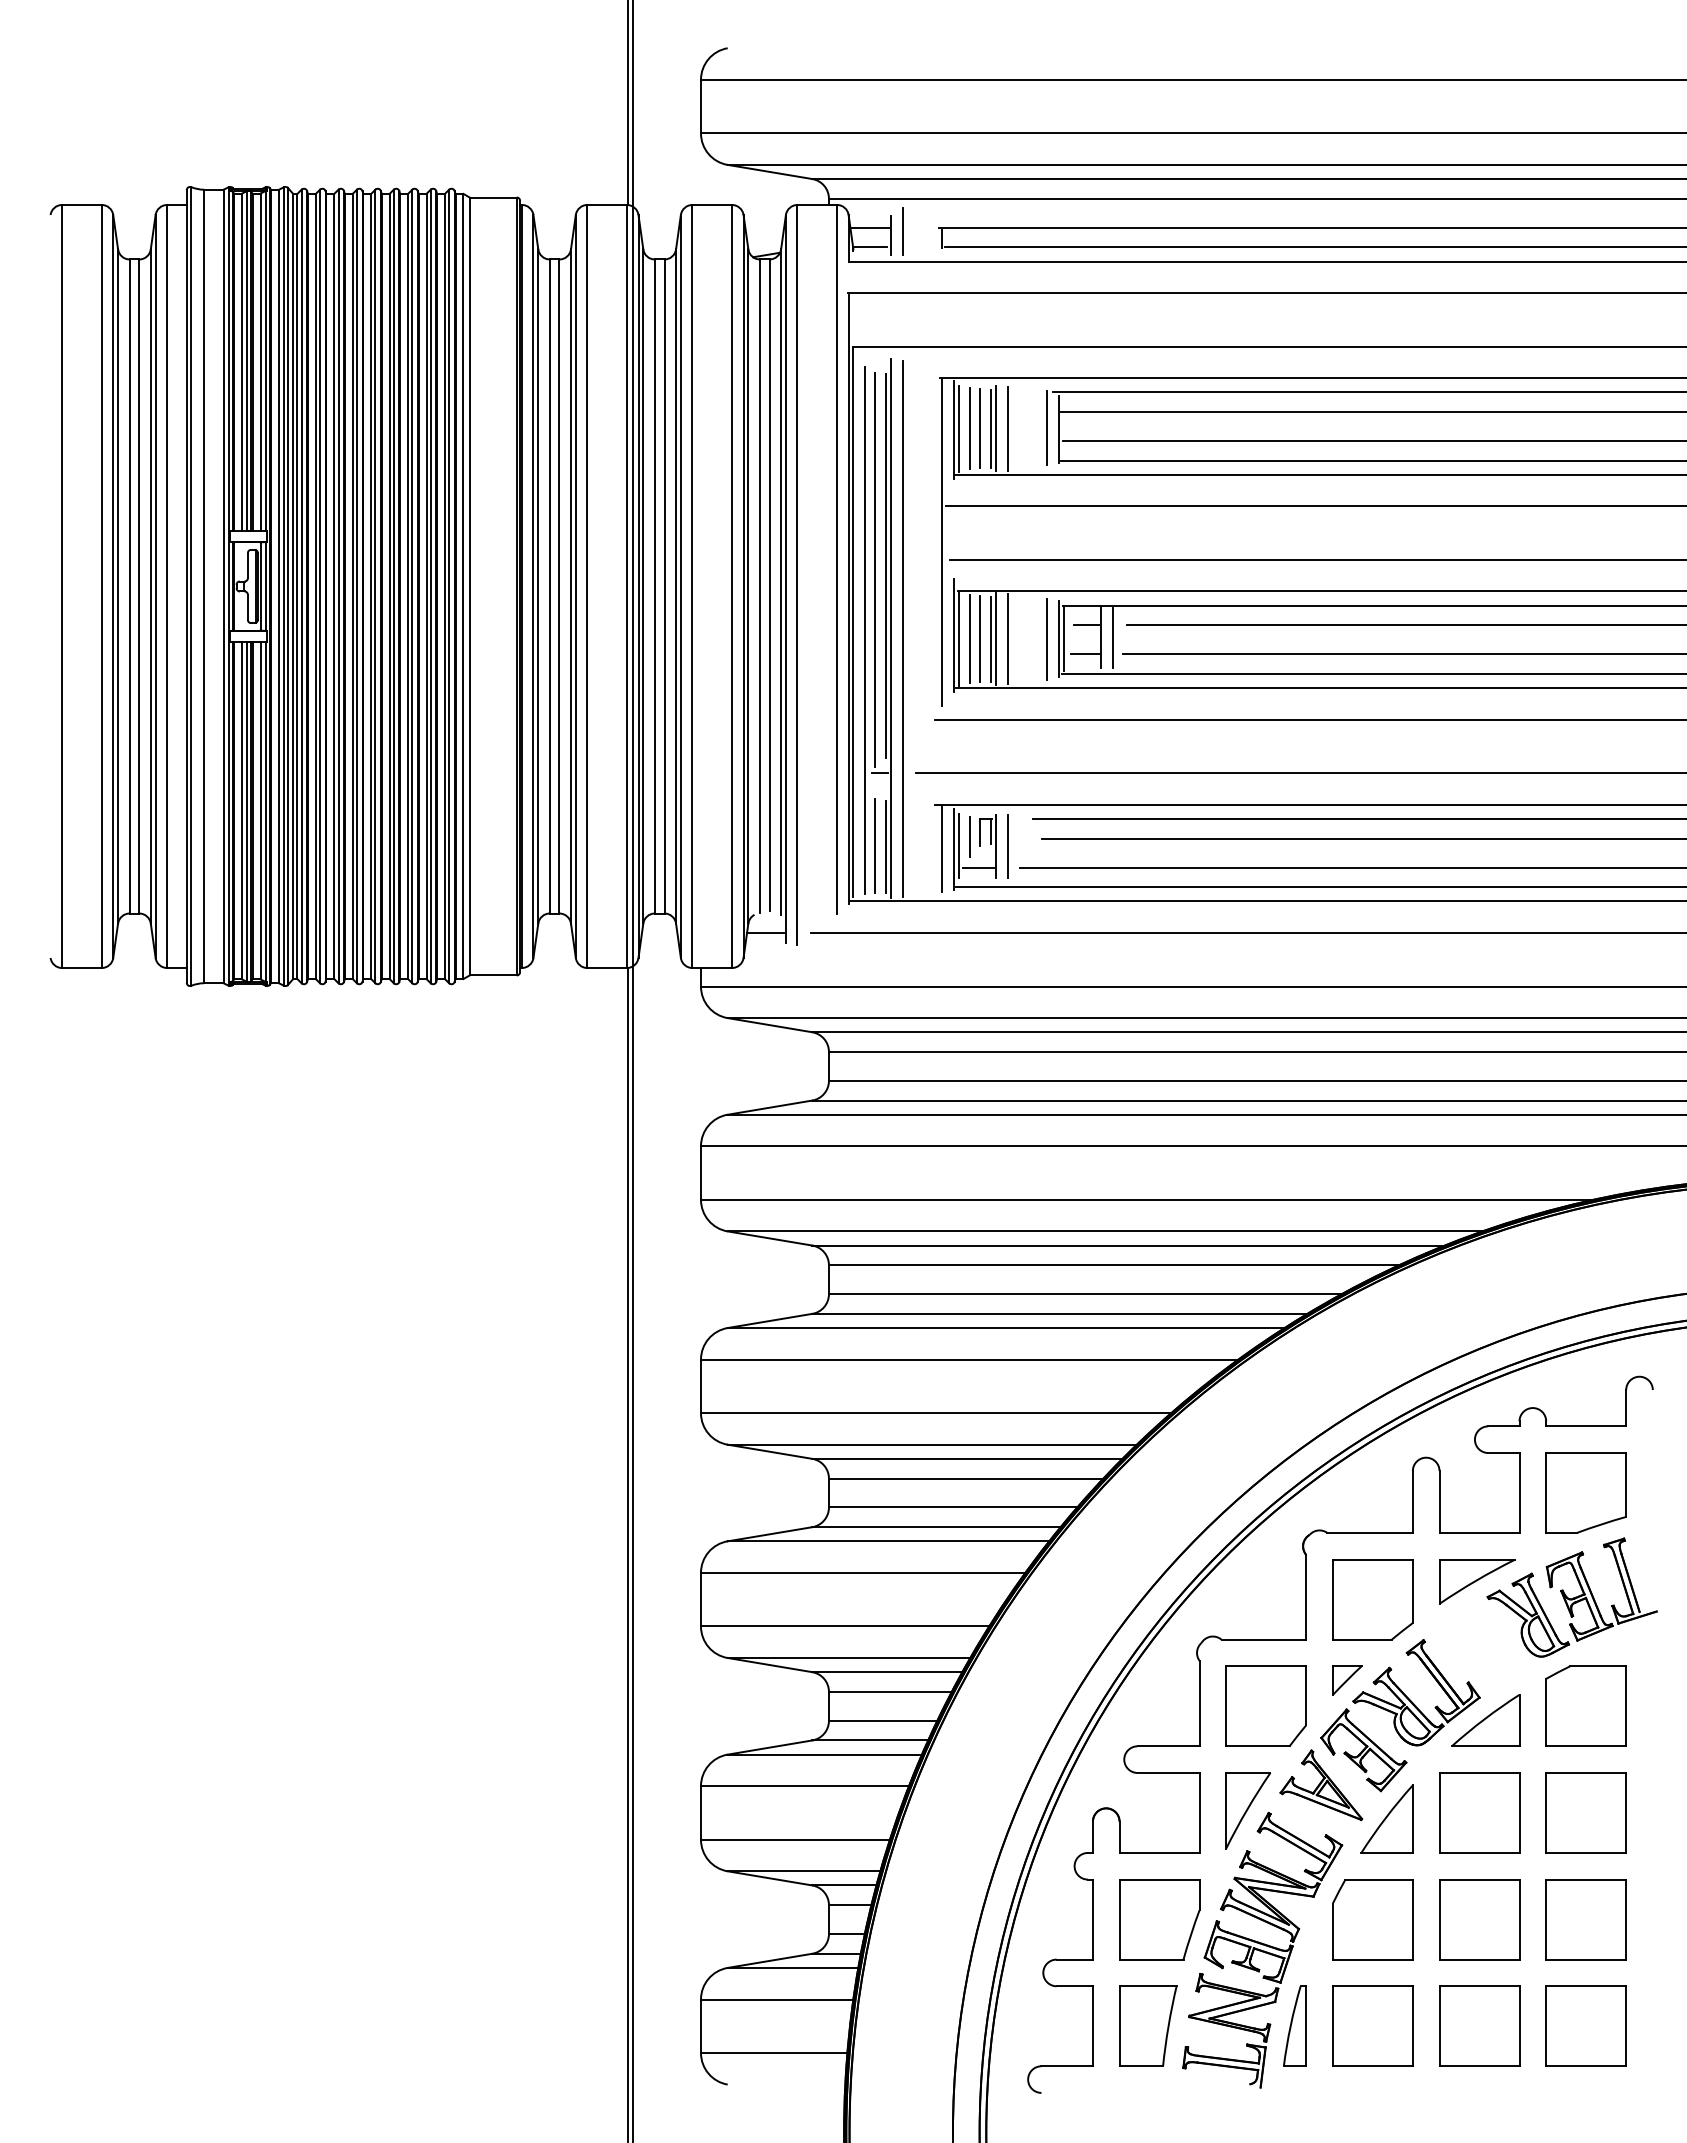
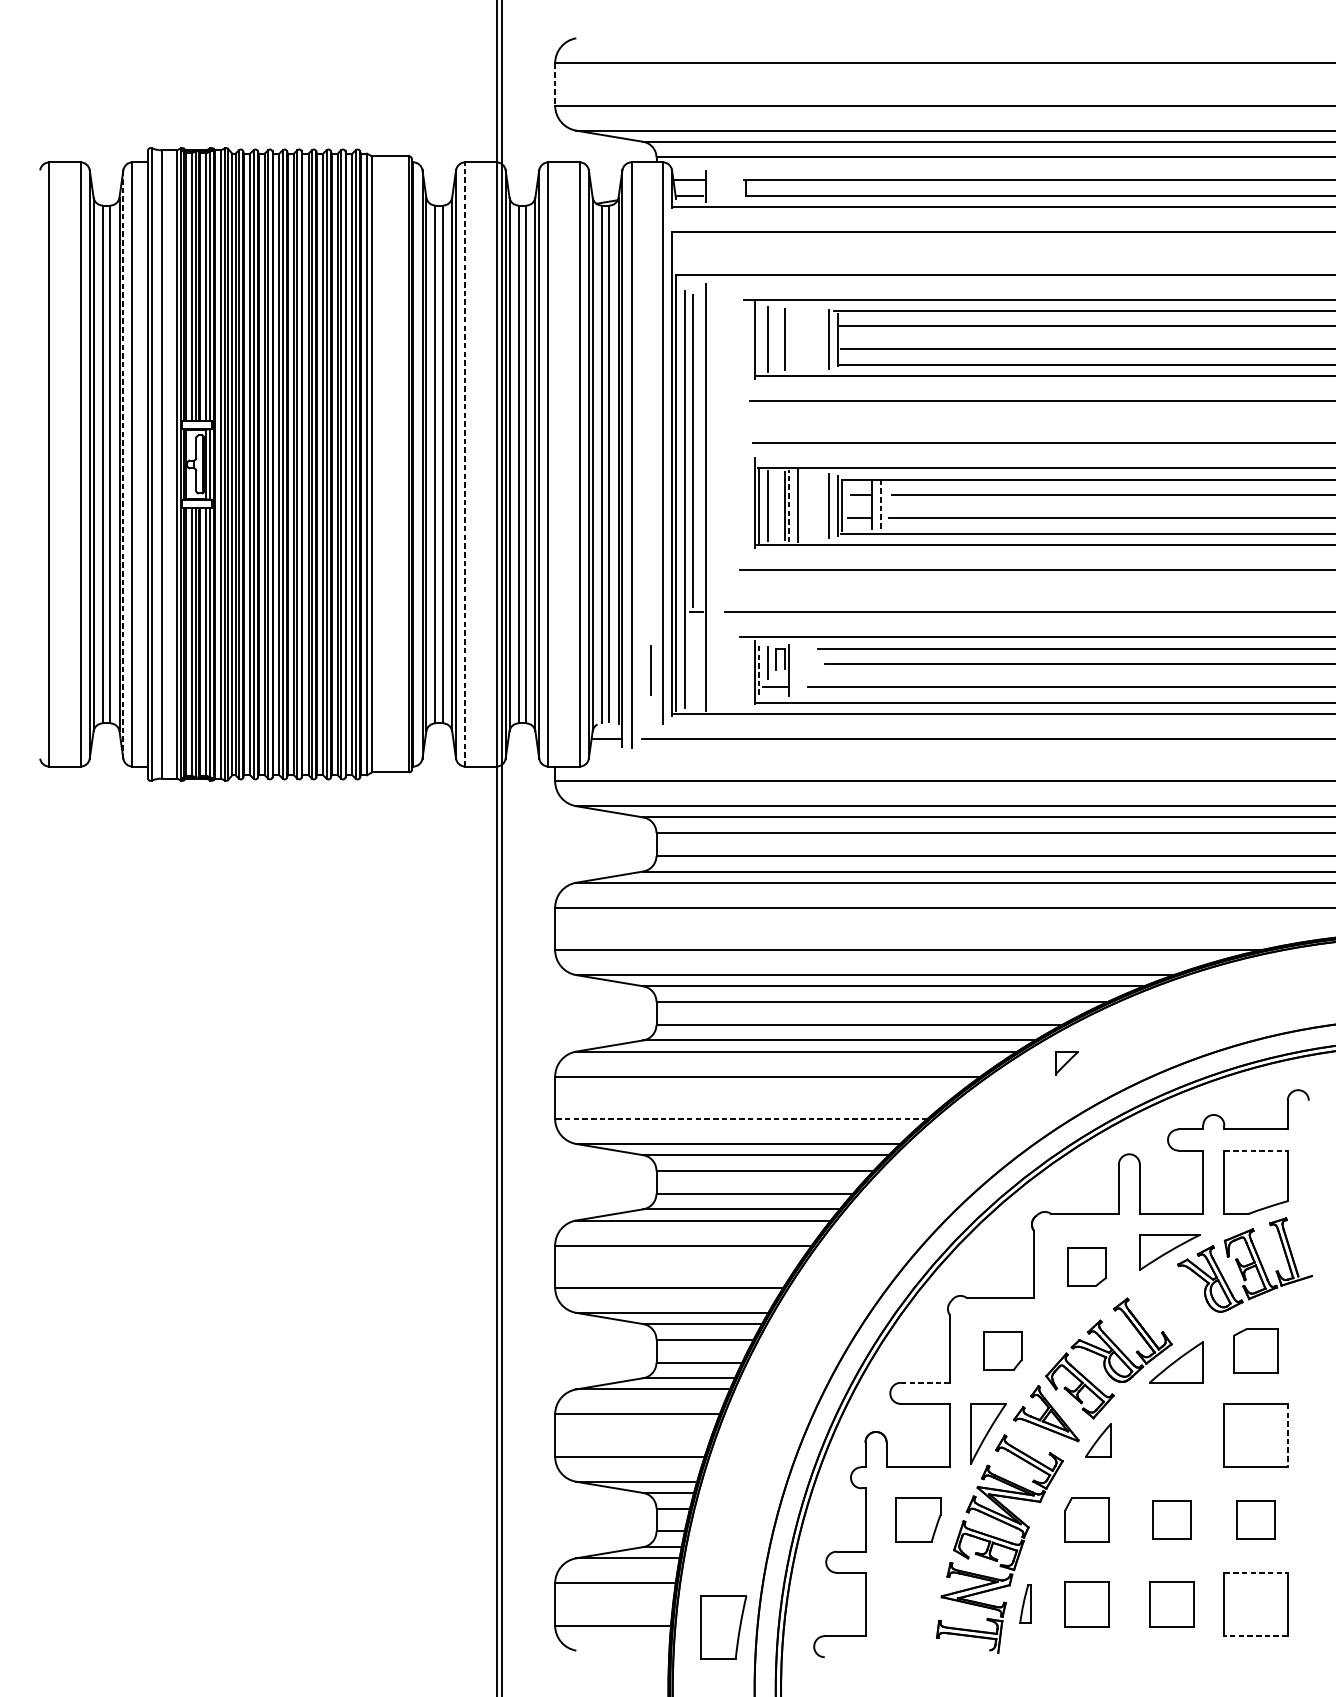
line: (700, 106) -> (554, 84), solid -> dashed
line: (902, 231) -> (714, 183), removed
line: (958, 428) -> (759, 339), removed
line: (979, 428) -> (775, 339), removed
line: (996, 428) -> (789, 339), removed
line: (1007, 428) -> (797, 339), removed
line: (942, 542) -> (746, 429), removed
line: (886, 565) -> (702, 447), removed
line: (155, 586) -> (123, 464), solid -> dashed
line: (587, 586) -> (465, 464), solid -> dashed
line: (902, 629) -> (714, 498), removed
line: (1112, 637) -> (880, 504), solid -> dashed
line: (979, 639) -> (775, 506), removed
line: (996, 639) -> (789, 506), solid -> dashed
line: (874, 845) -> (692, 669), removed
line: (958, 845) -> (759, 669), solid -> dashed
line: (1007, 846) -> (650, 670), moved
line: (886, 847) -> (702, 671), removed
line: (942, 848) -> (746, 671), removed
line: (935, 1413) -> (740, 1119), solid -> dashed
line: (1586, 1453) -> (1256, 1150), solid -> dashed
part: (1372, 1599) -> (1086, 1266), size x0.6
part: (1347, 1680) -> (1067, 1063), moved
part: (1265, 1705) -> (1002, 1350), size x0.6
part: (1585, 1705) -> (1255, 1350), size x0.7
line: (1168, 1746) -> (925, 1382), solid -> dashed
part: (1479, 1812) -> (1171, 1435), removed
line: (1626, 1812) -> (1287, 1435), solid -> dashed
part: (1386, 1818) -> (1097, 1439), size x0.6
part: (1159, 1919) -> (918, 1519), size x0.7
part: (1372, 1919) -> (1086, 1519), size x0.7
part: (1479, 1919) -> (1171, 1519), size x0.6
part: (1585, 1919) -> (1255, 1519), size x0.6
line: (1586, 1986) -> (1256, 1572), solid -> dashed
part: (1148, 2025) -> (724, 1626), moved
part: (1294, 2025) -> (1025, 1603), size x0.6
part: (1372, 2025) -> (1086, 1603), size x0.7
part: (1479, 2025) -> (1171, 1603), size x0.7
line: (1585, 2066) -> (1255, 1636), solid -> dashed

